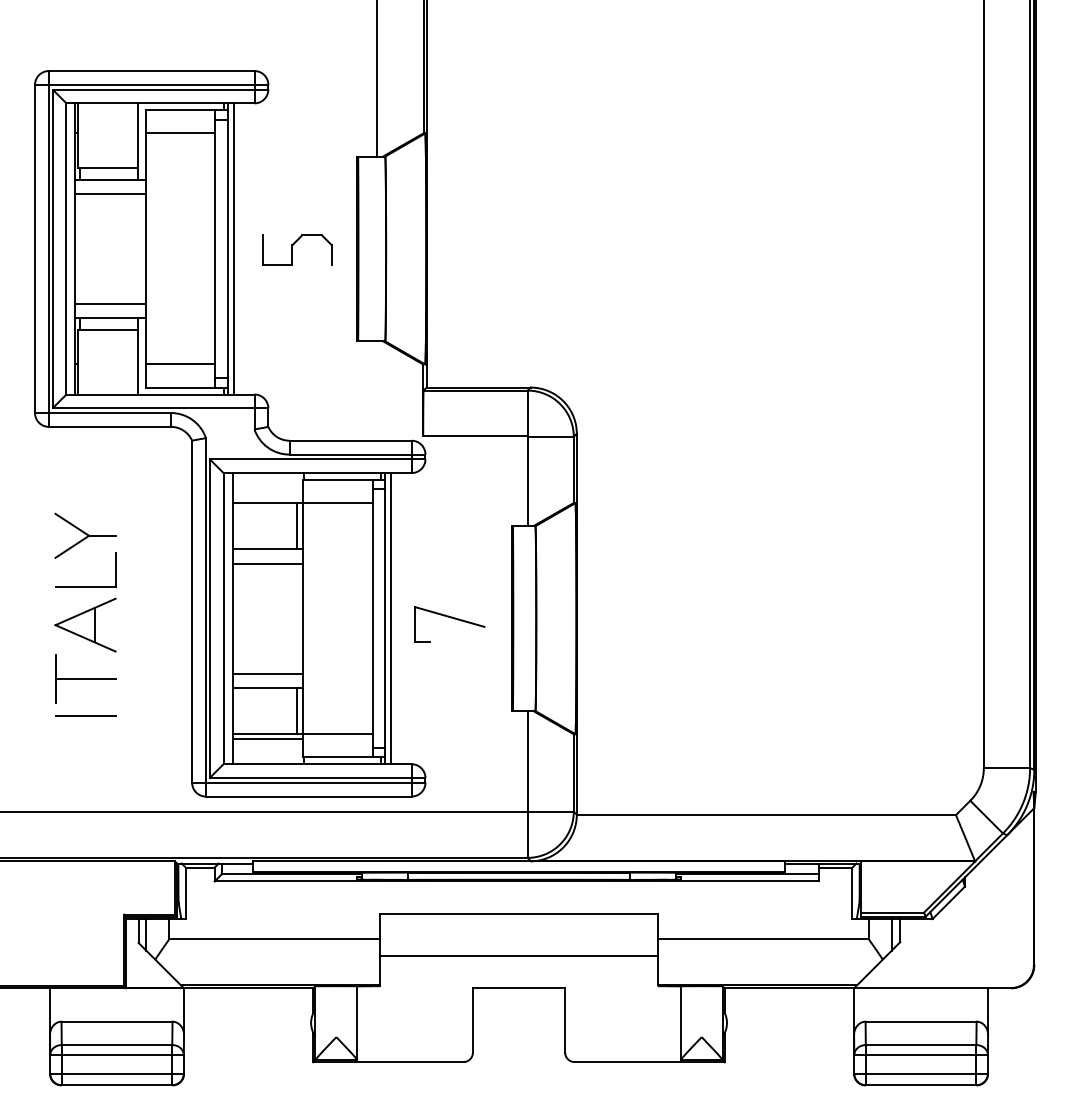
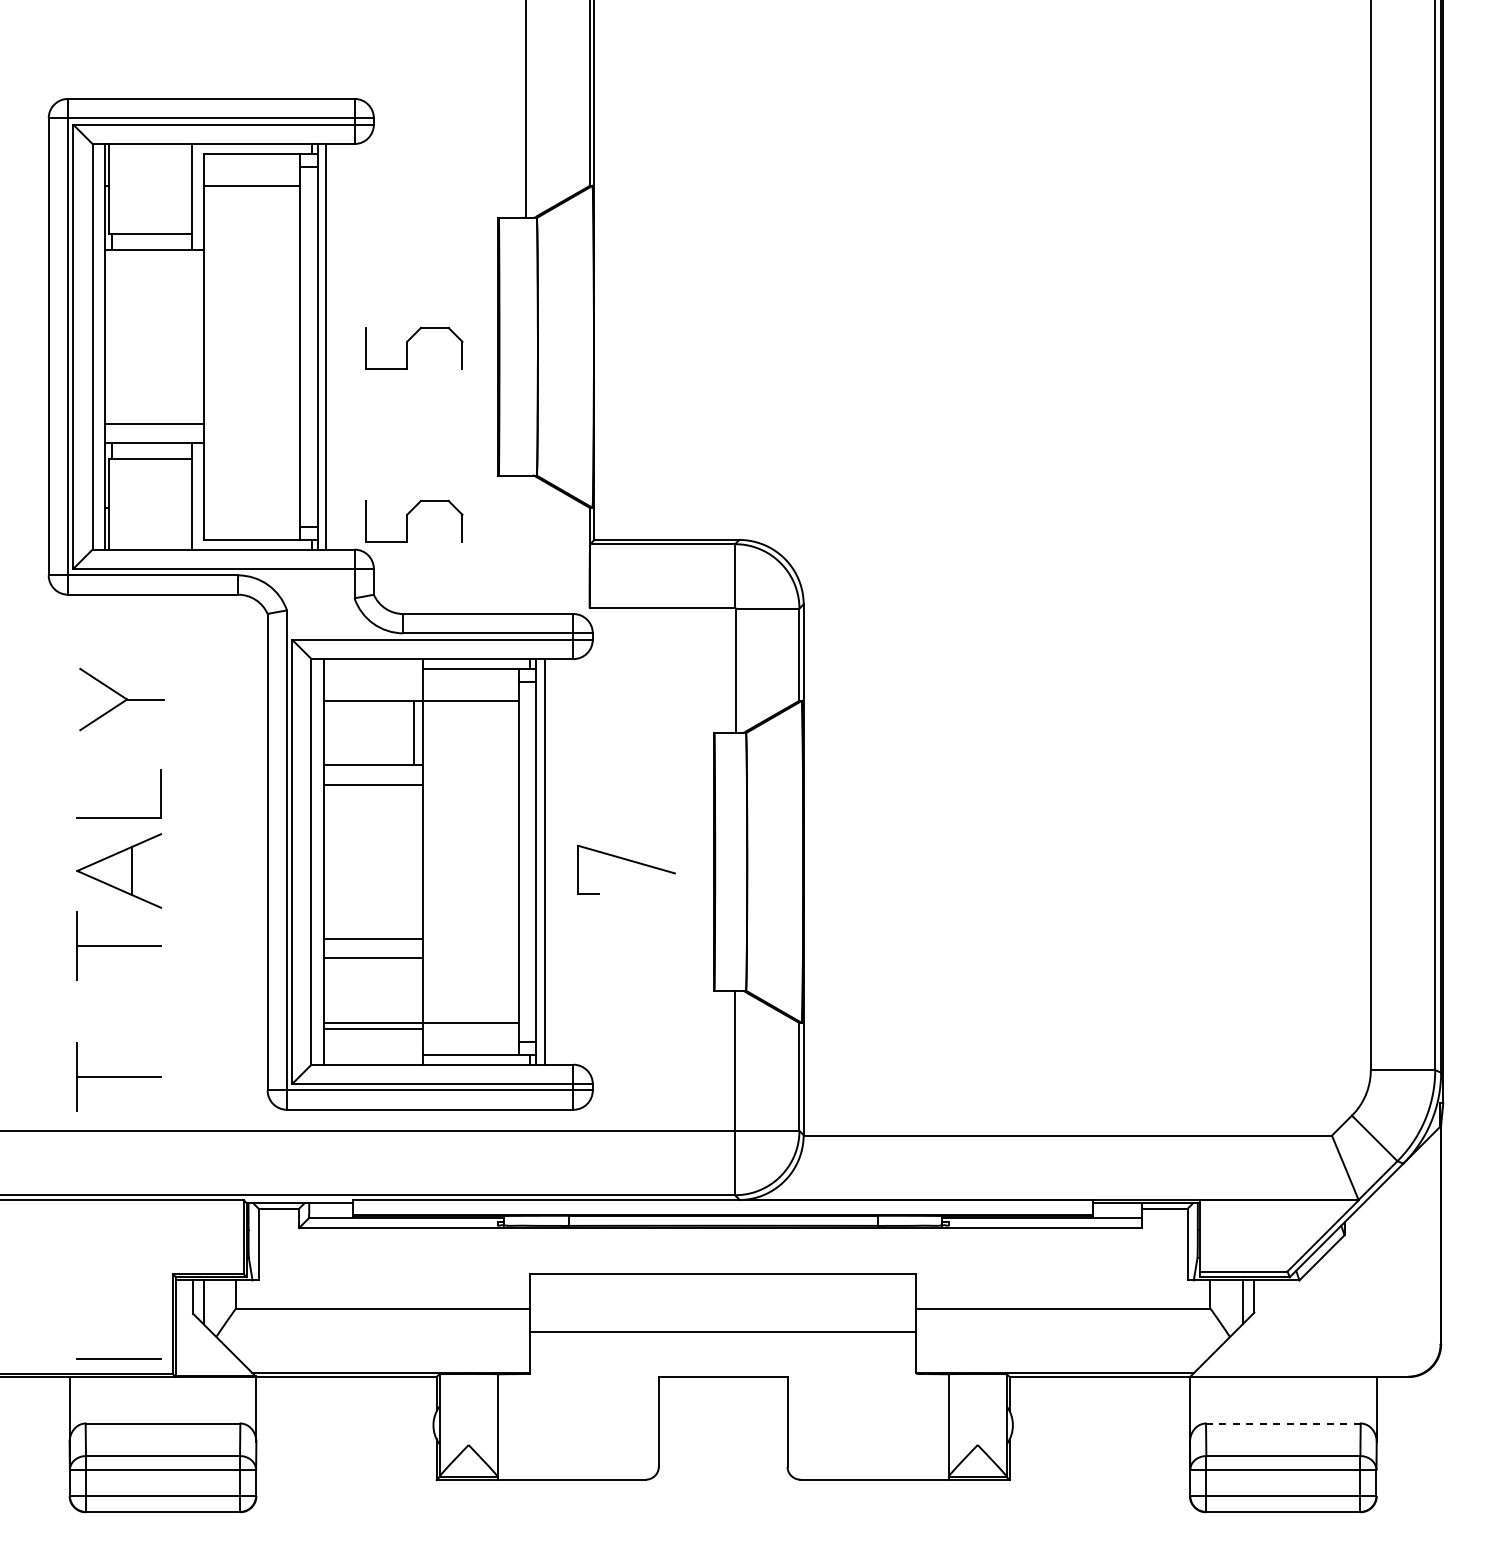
line: (110, 194) -> (154, 270), removed
line: (180, 364) -> (251, 507), removed
part: (292, 373) -> (407, 520), added
part: (85, 535) -> (121, 699), moved
line: (297, 710) -> (414, 990), removed
line: (85, 715) -> (118, 1358), moved
part: (85, 772) -> (118, 1076), added
line: (920, 1021) -> (1282, 1423), solid -> dashed

